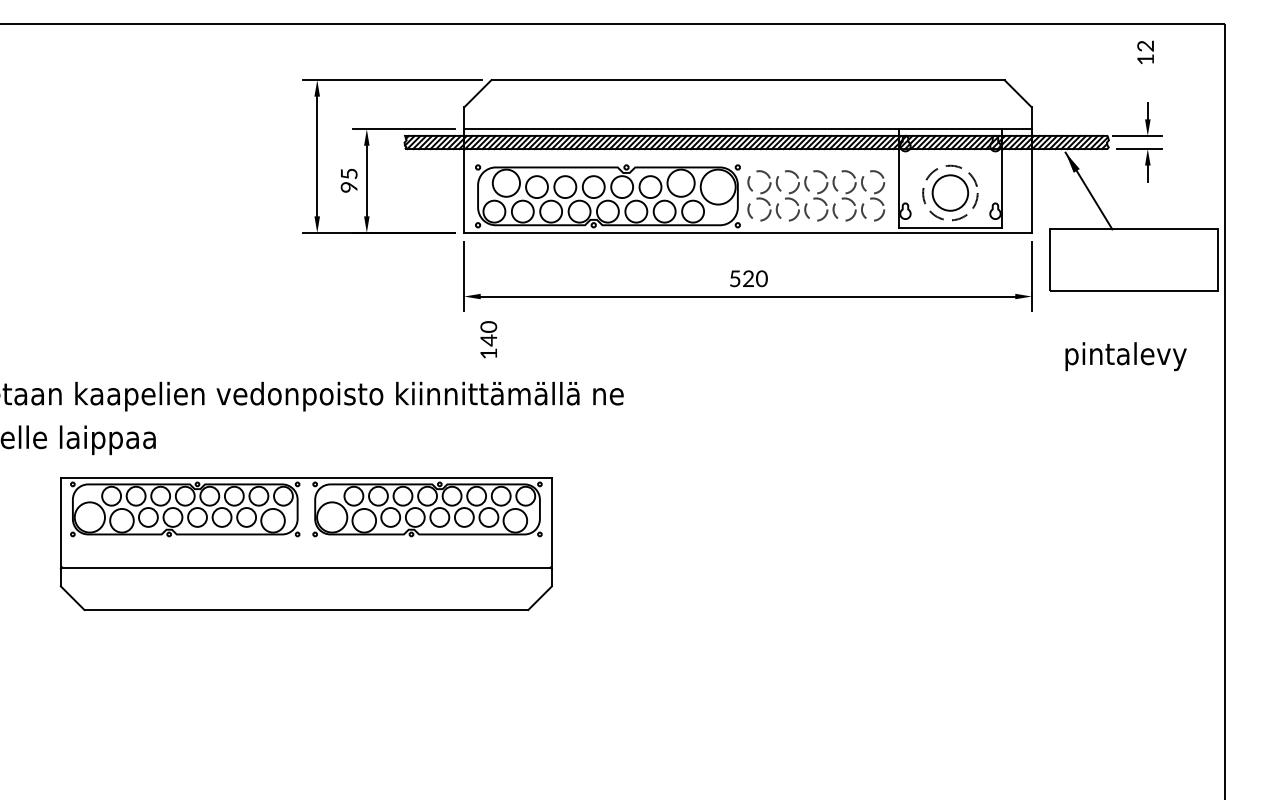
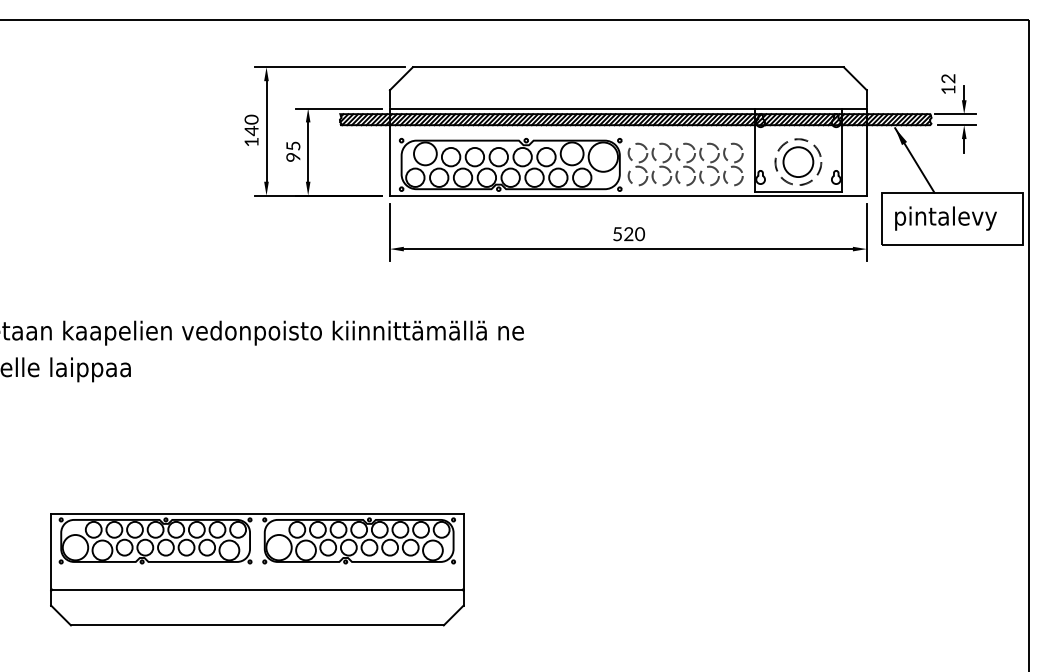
text: (1145, 51) -> (948, 83), moved
text: (488, 338) -> (251, 129), moved
text: (1125, 356) -> (945, 218), moved
part: (306, 543) -> (257, 569), moved

